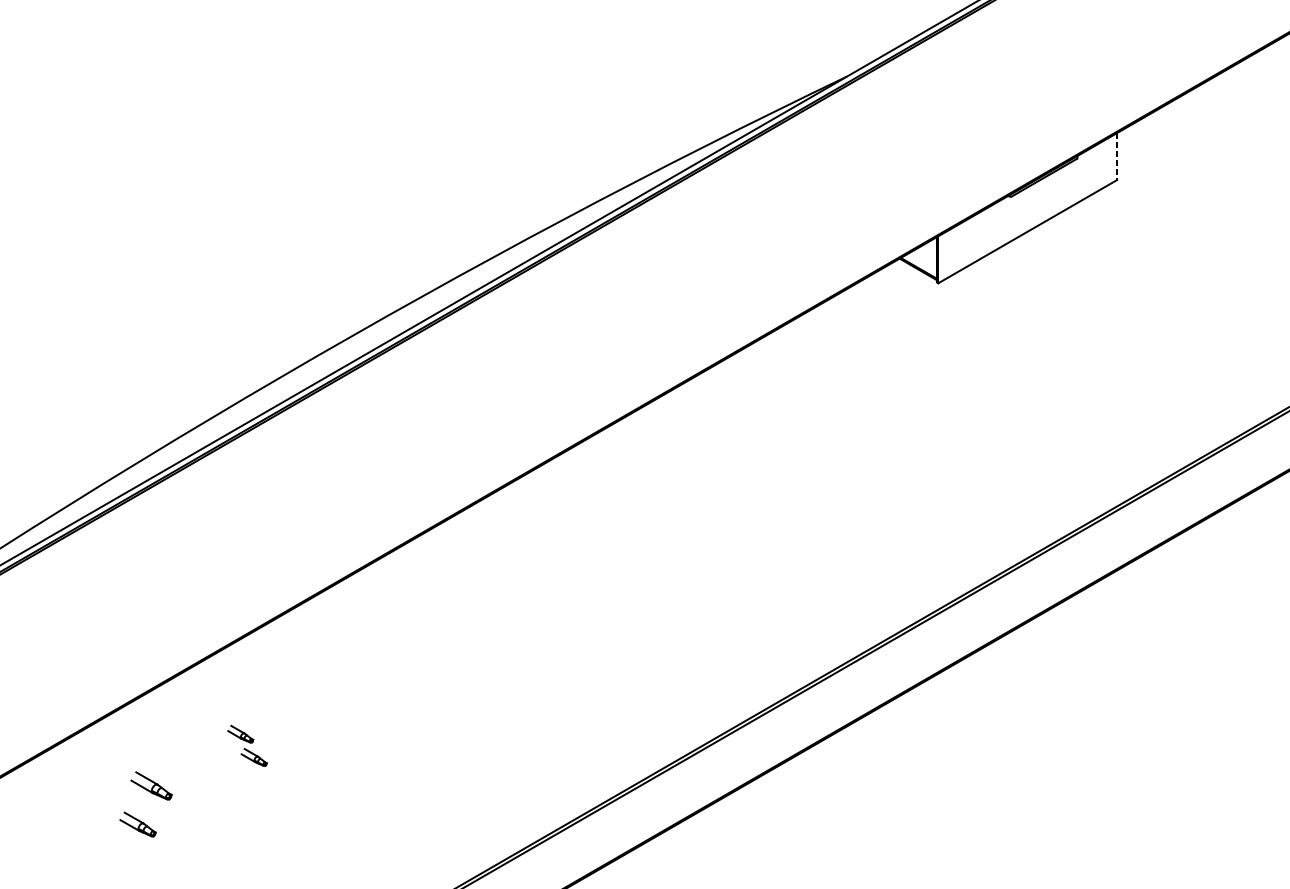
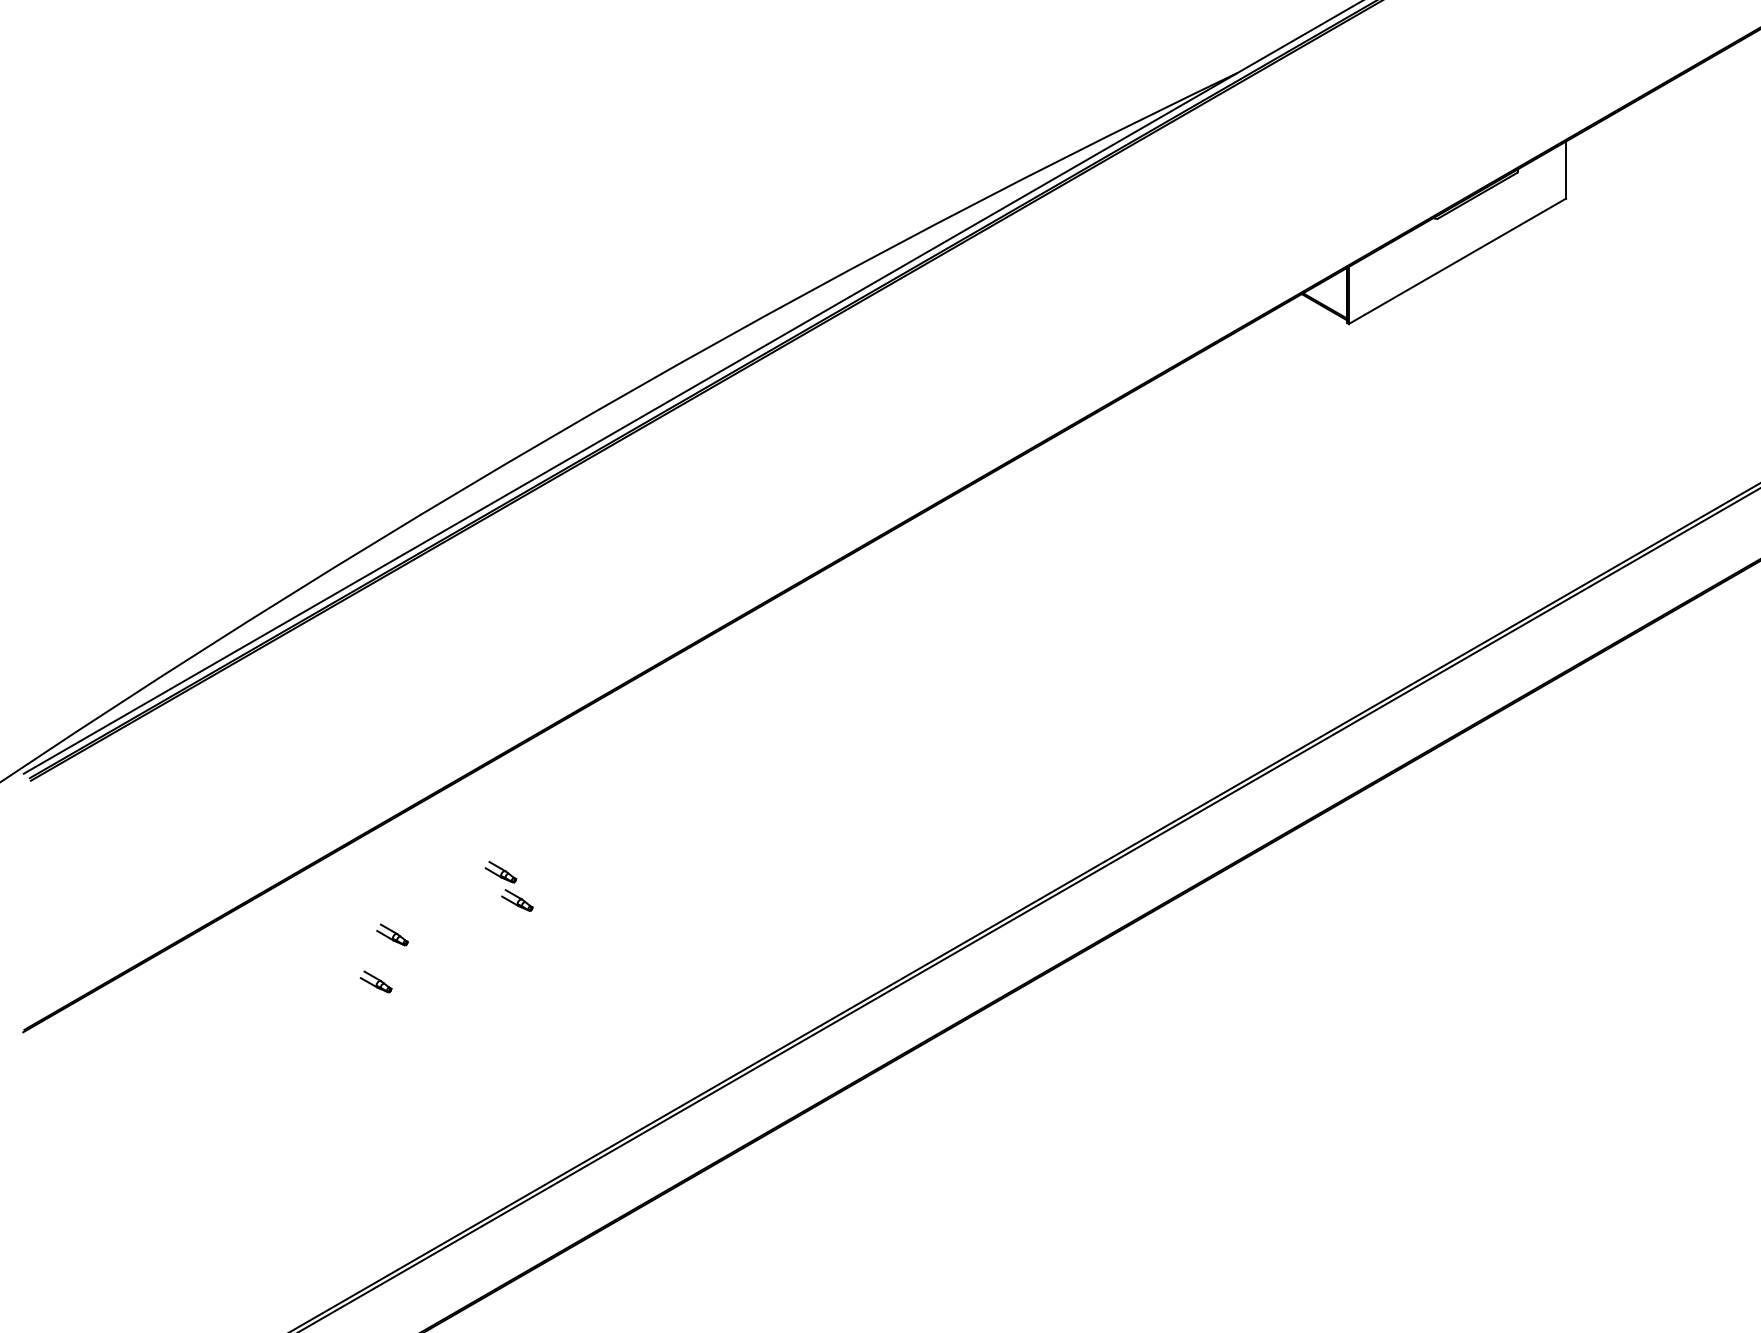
line: (1117, 156) -> (1566, 170), dashed -> solid
part: (151, 785) -> (392, 934), size x0.62
part: (137, 824) -> (375, 981), size x0.71

